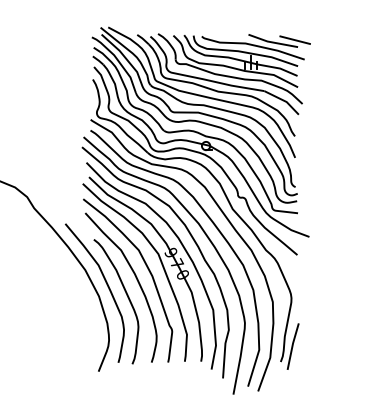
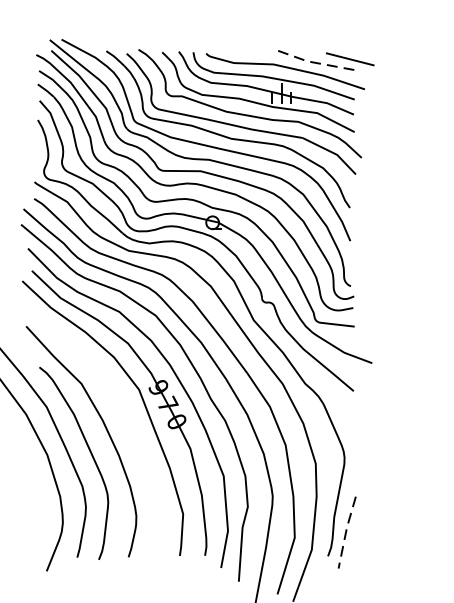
line: (272, 42) -> (315, 62), solid -> dashed
curve: (148, 271) -> (123, 416), removed
line: (292, 346) -> (346, 532), solid -> dashed

